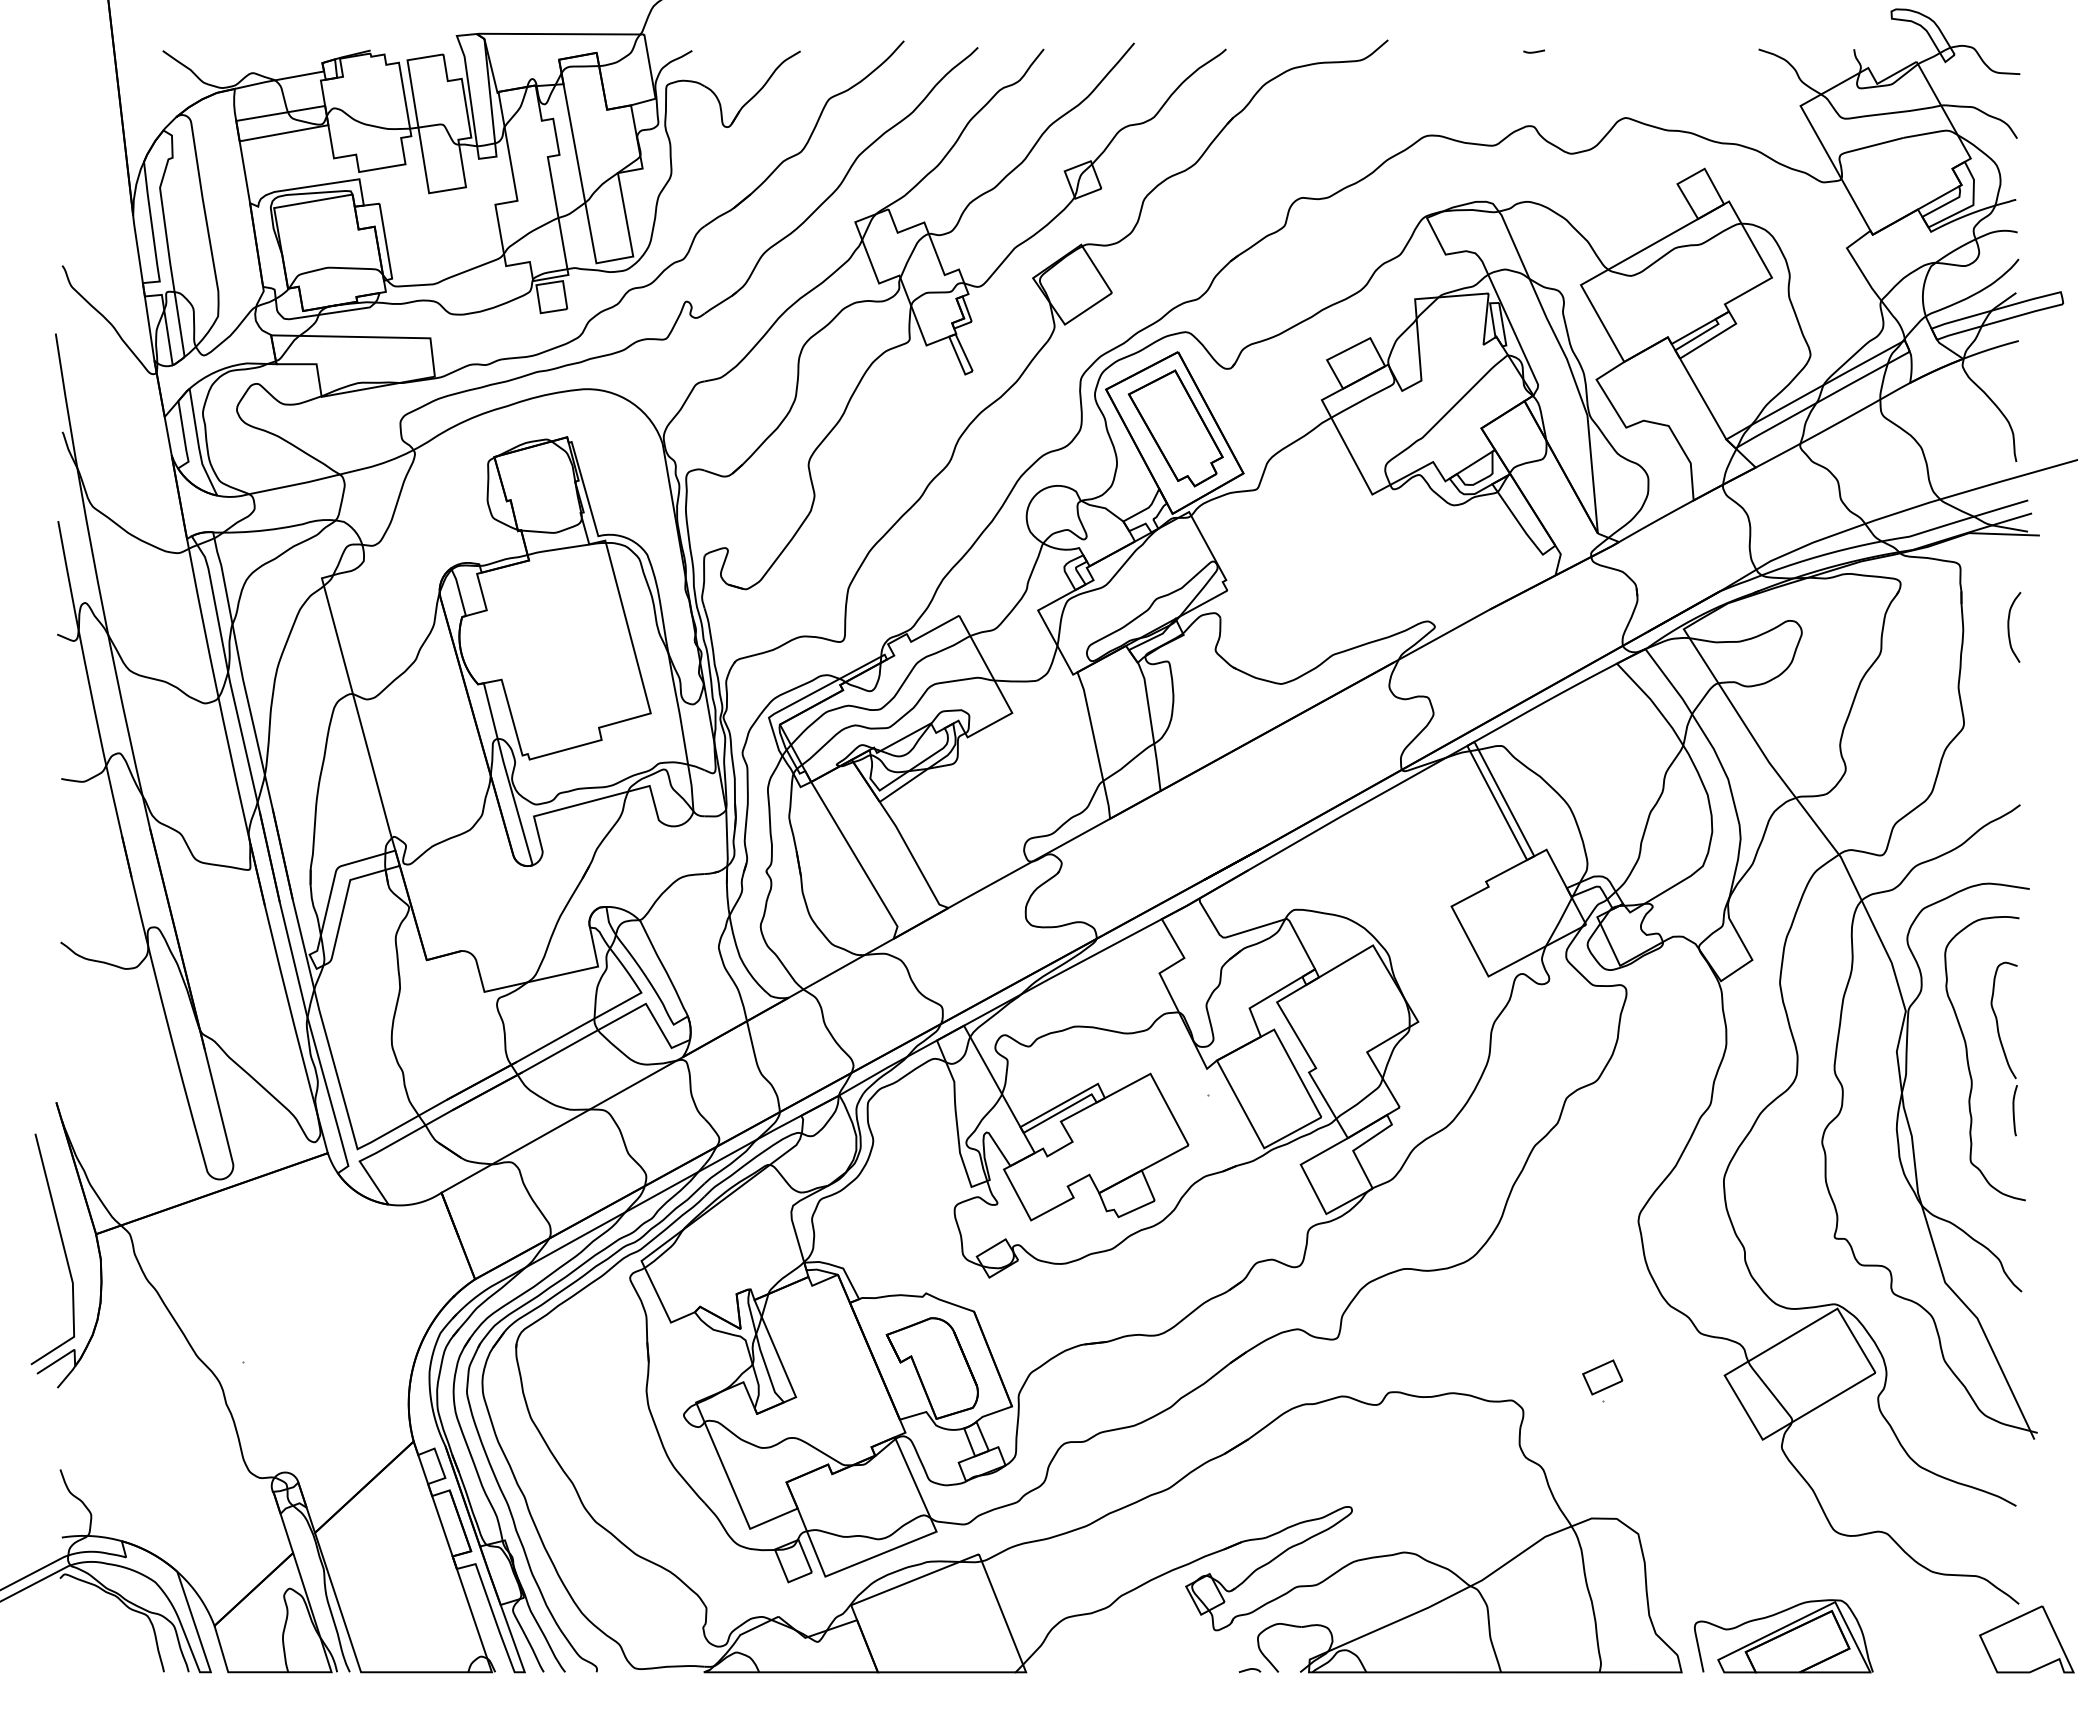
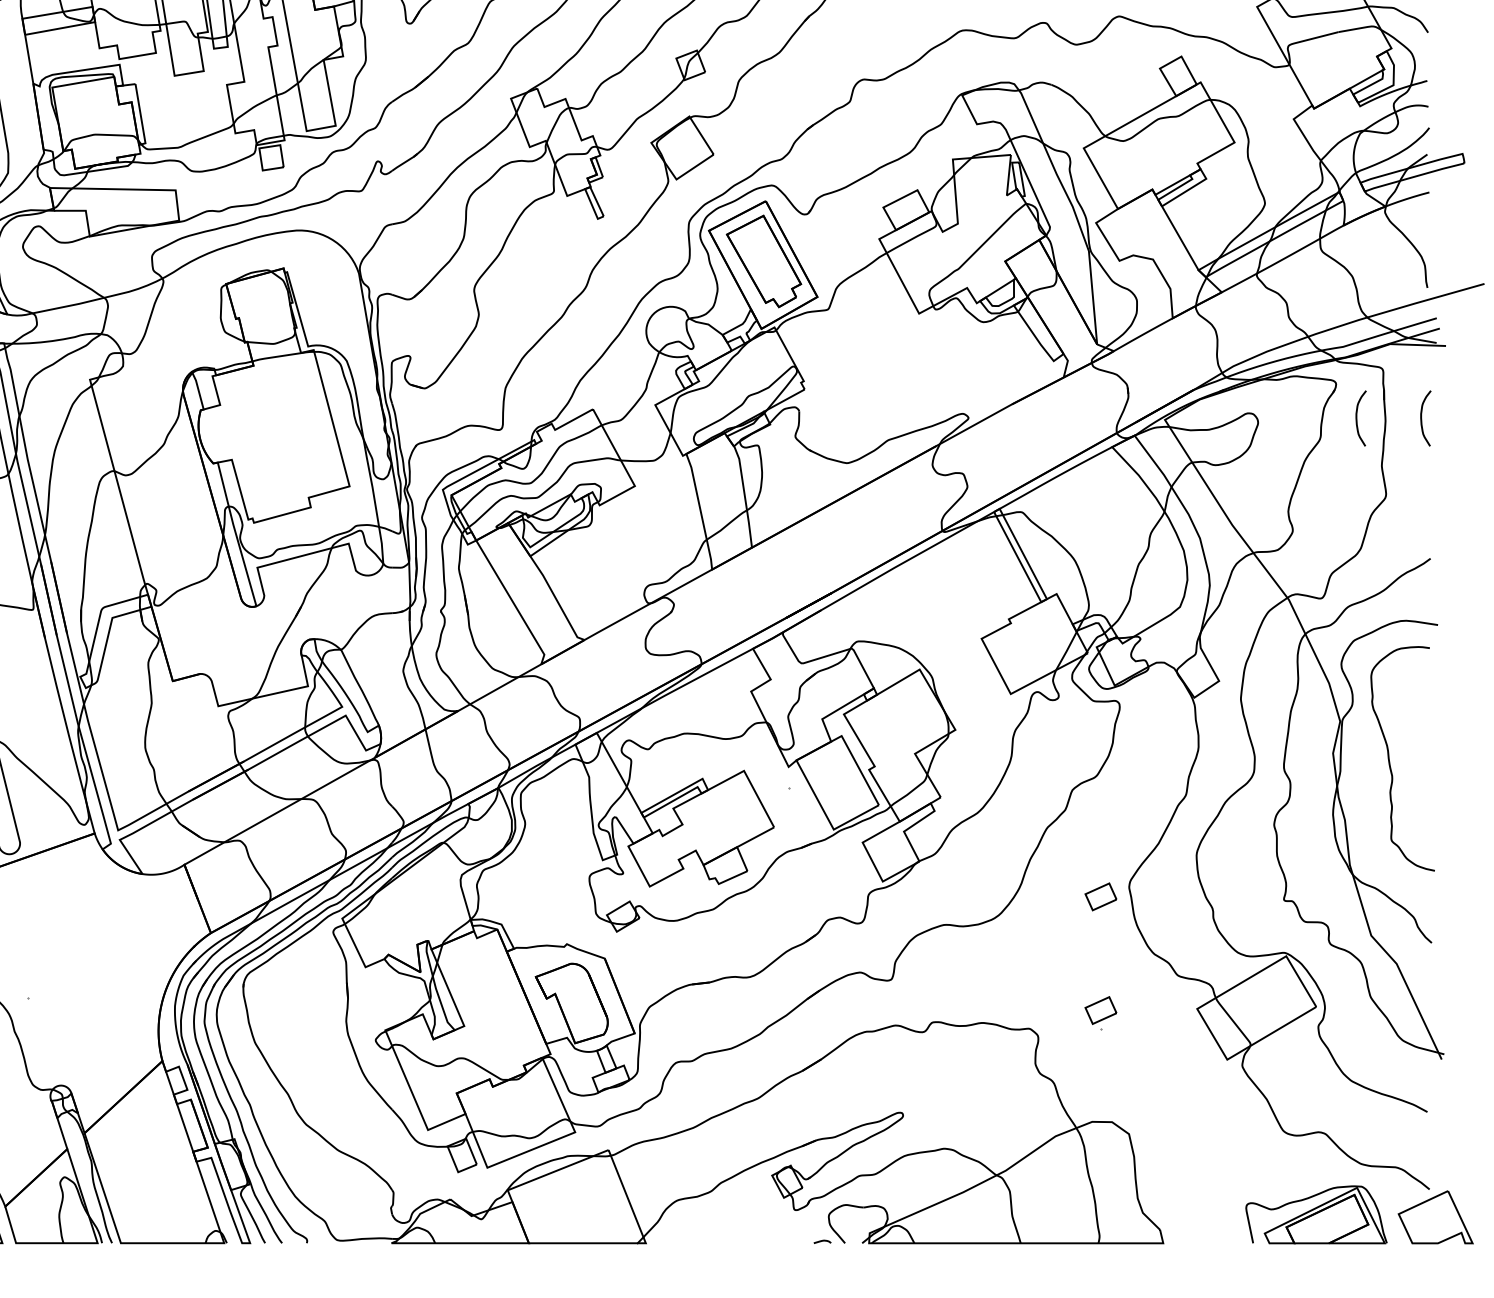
curve: (1927, 627) -> (1357, 418), added
part: (2003, 1048) -> (1417, 750), removed
part: (1602, 1233) -> (1100, 896), added
part: (1783, 1636) -> (1316, 1214), moved

